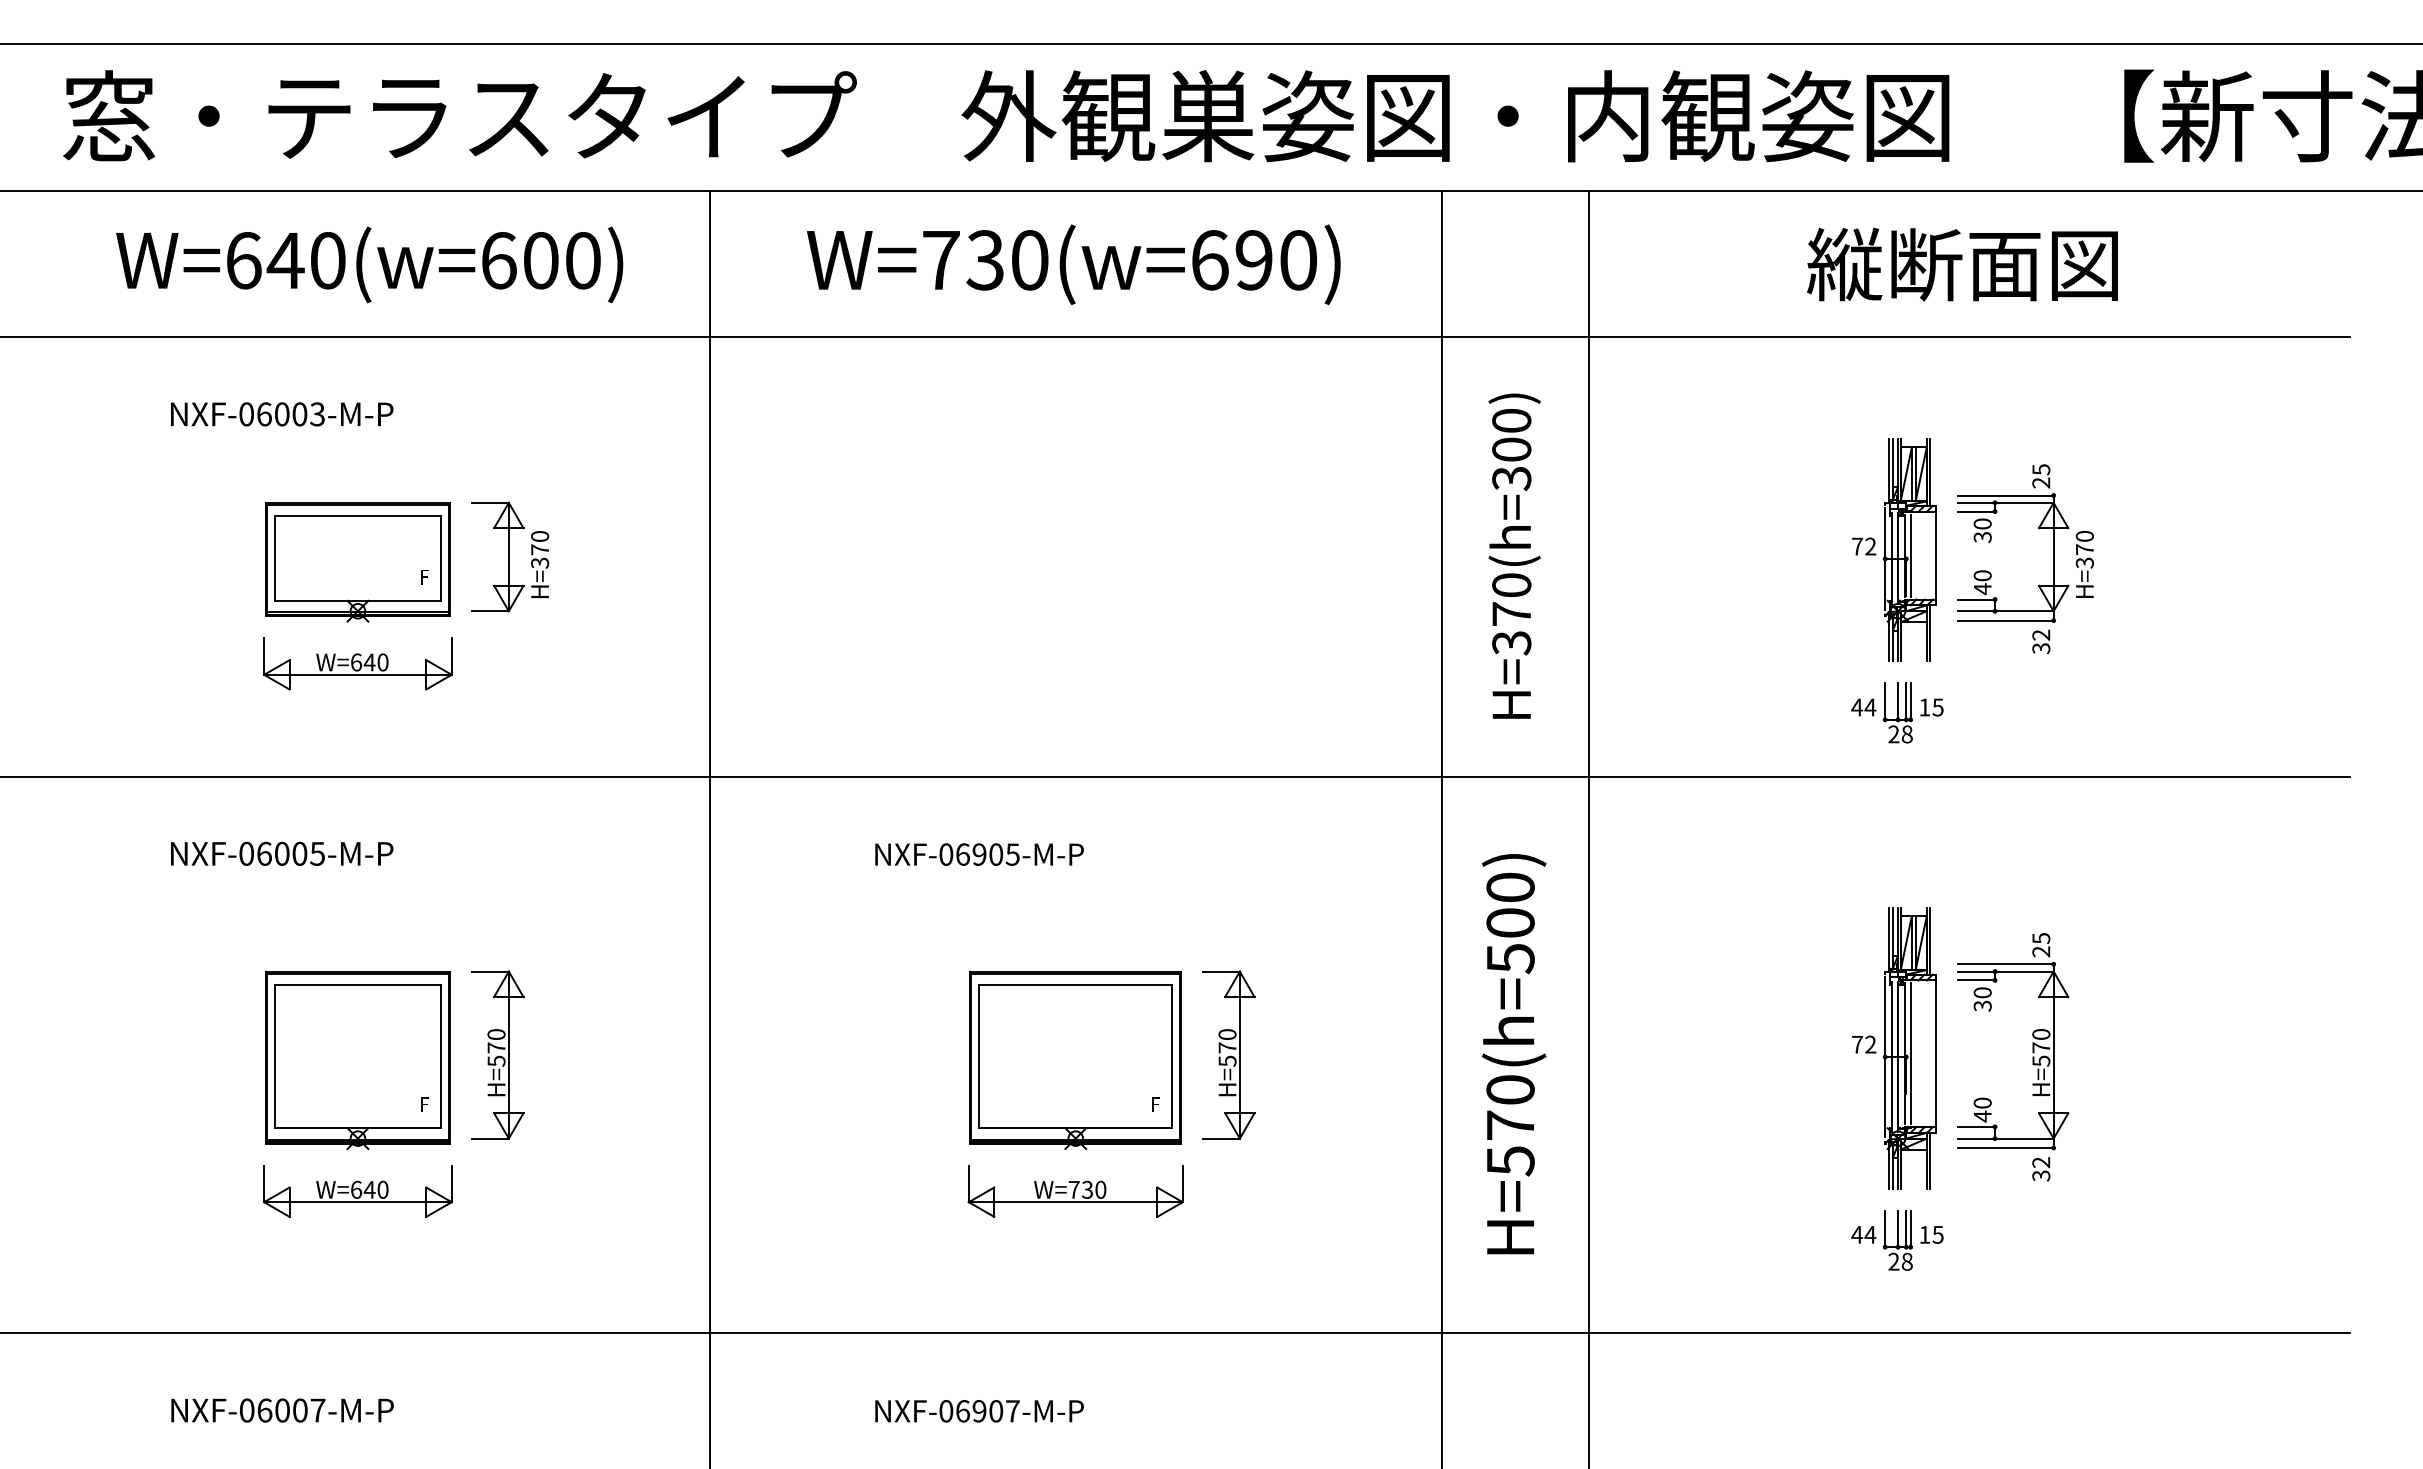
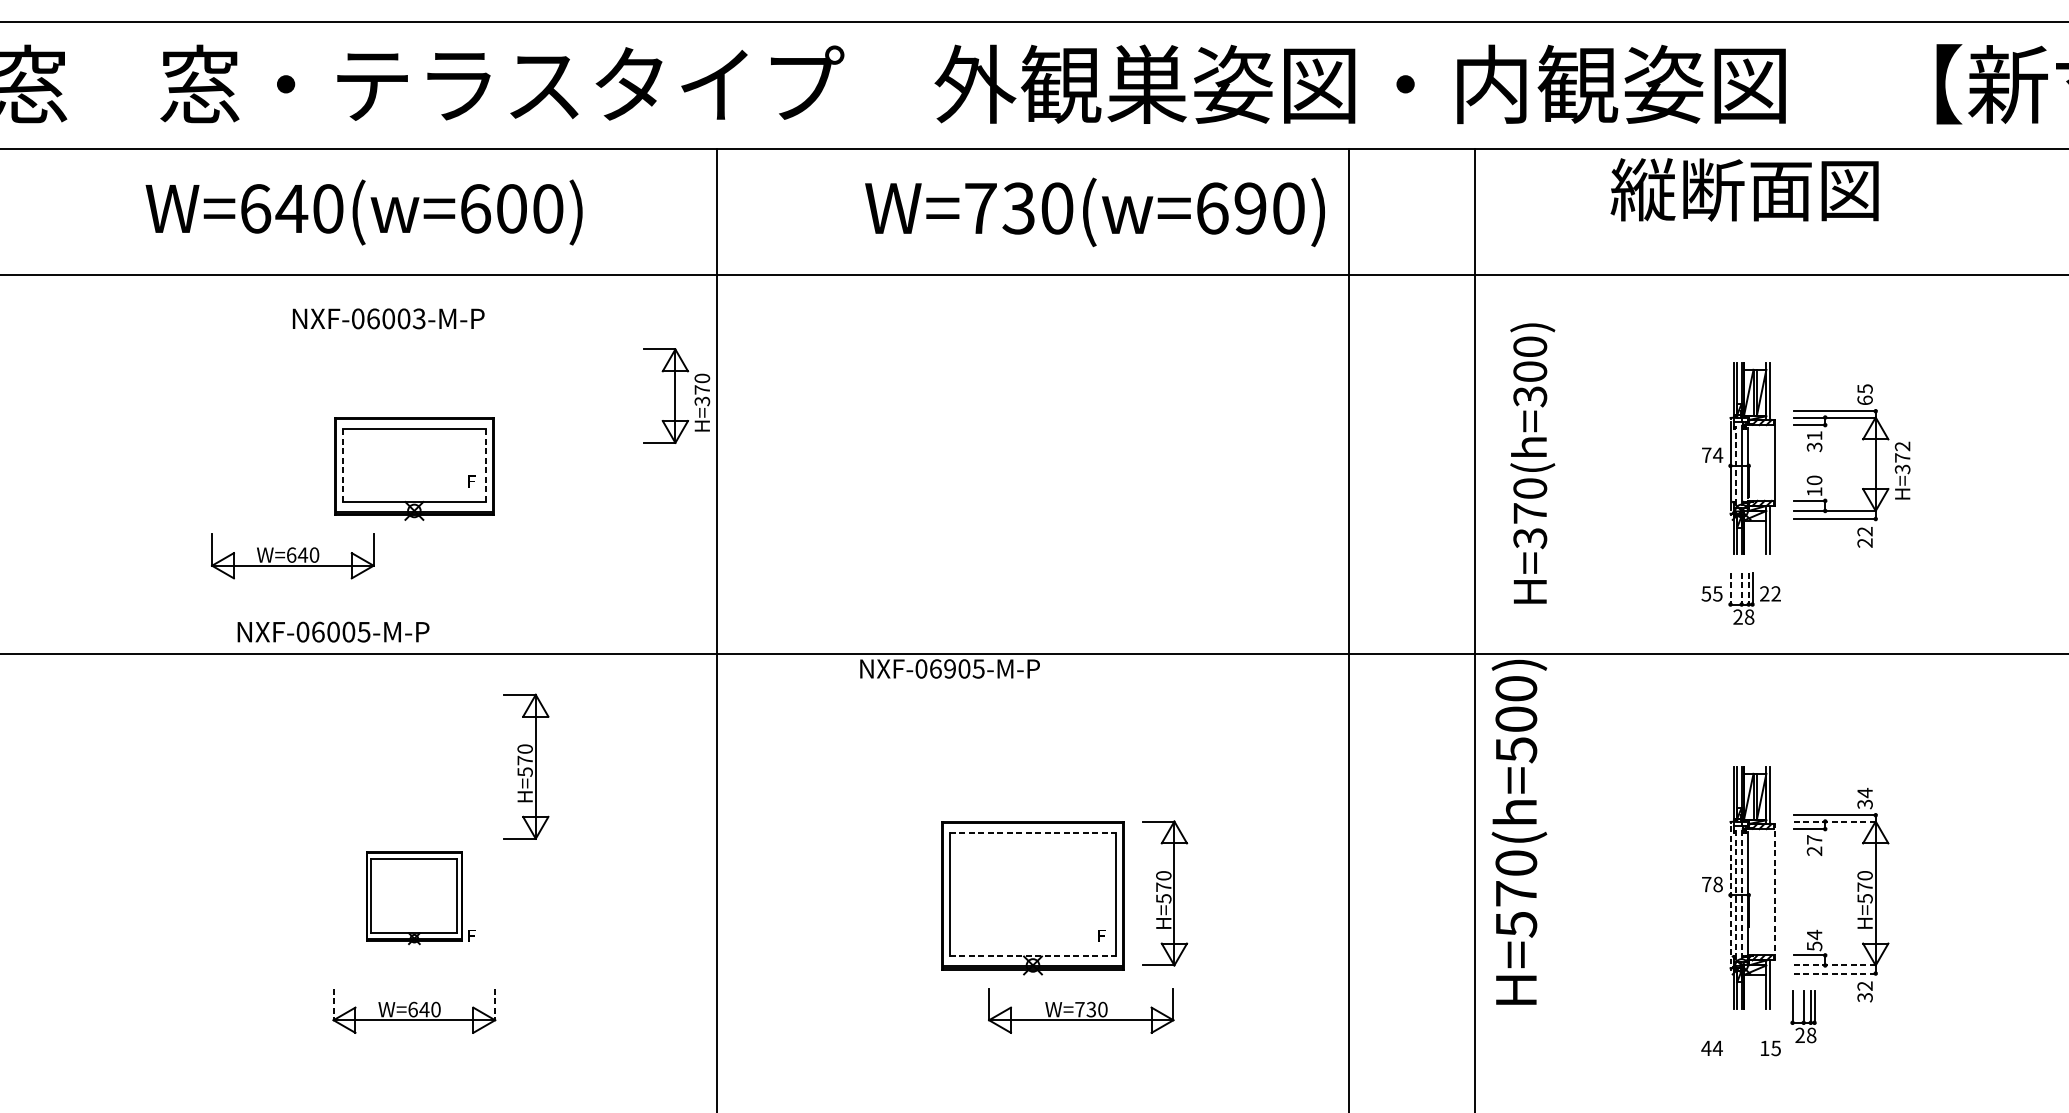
text: (369, 264) -> (364, 212), moved
text: (1073, 264) -> (1094, 212), moved
text: (1962, 264) -> (1744, 189), moved
text: (282, 414) -> (389, 319), moved
text: (2041, 482) -> (1865, 400), 25 -> 65
text: (1982, 523) -> (1814, 435), 30 -> 31
text: (2084, 536) -> (1902, 446), H=370 -> H=372
text: (1870, 546) -> (1717, 455), 72 -> 74
text: (1514, 555) -> (1532, 462), moved
line: (1910, 555) -> (1752, 462), removed
part: (510, 556) -> (676, 395), moved
line: (274, 558) -> (342, 465), solid -> dashed
line: (441, 558) -> (486, 465), solid -> dashed
line: (1891, 558) -> (1735, 465), solid -> dashed
text: (1982, 589) -> (1814, 492), 40 -> 10
text: (2041, 648) -> (1865, 543), 32 -> 22
part: (357, 663) -> (292, 556), moved
line: (1885, 702) -> (1730, 589), solid -> dashed
line: (1898, 702) -> (1742, 589), solid -> dashed
line: (1906, 702) -> (1748, 589), solid -> dashed
text: (1863, 707) -> (1711, 593), 44 -> 55
text: (1931, 707) -> (1770, 593), 15 -> 22
text: (282, 853) -> (333, 631), moved
text: (979, 854) -> (950, 668), moved
text: (2041, 944) -> (1865, 798), 25 -> 34
line: (2006, 971) -> (1835, 821), solid -> dashed
line: (1076, 985) -> (1033, 833), solid -> dashed
text: (1982, 999) -> (1814, 845), 30 -> 27
text: (1870, 1044) -> (1717, 884), 72 -> 78
line: (1910, 1053) -> (1752, 892), removed
line: (1936, 1053) -> (1774, 892), solid -> dashed
part: (497, 1054) -> (526, 766), moved
text: (1514, 1054) -> (1519, 832), moved
line: (1891, 1056) -> (1735, 894), solid -> dashed
line: (1898, 1056) -> (1742, 894), solid -> dashed
line: (1885, 1057) -> (1730, 895), solid -> dashed
part: (357, 1060) -> (413, 898), size x0.6
text: (1982, 1109) -> (1814, 940), 40 -> 54
line: (1076, 1128) -> (1033, 956), solid -> dashed
line: (2006, 1138) -> (1835, 965), solid -> dashed
line: (2006, 1148) -> (1835, 973), solid -> dashed
line: (264, 1184) -> (333, 1004), solid -> dashed
line: (451, 1184) -> (495, 1004), solid -> dashed
part: (1075, 1191) -> (1081, 1011), moved
part: (1897, 1240) -> (1803, 1017), moved

